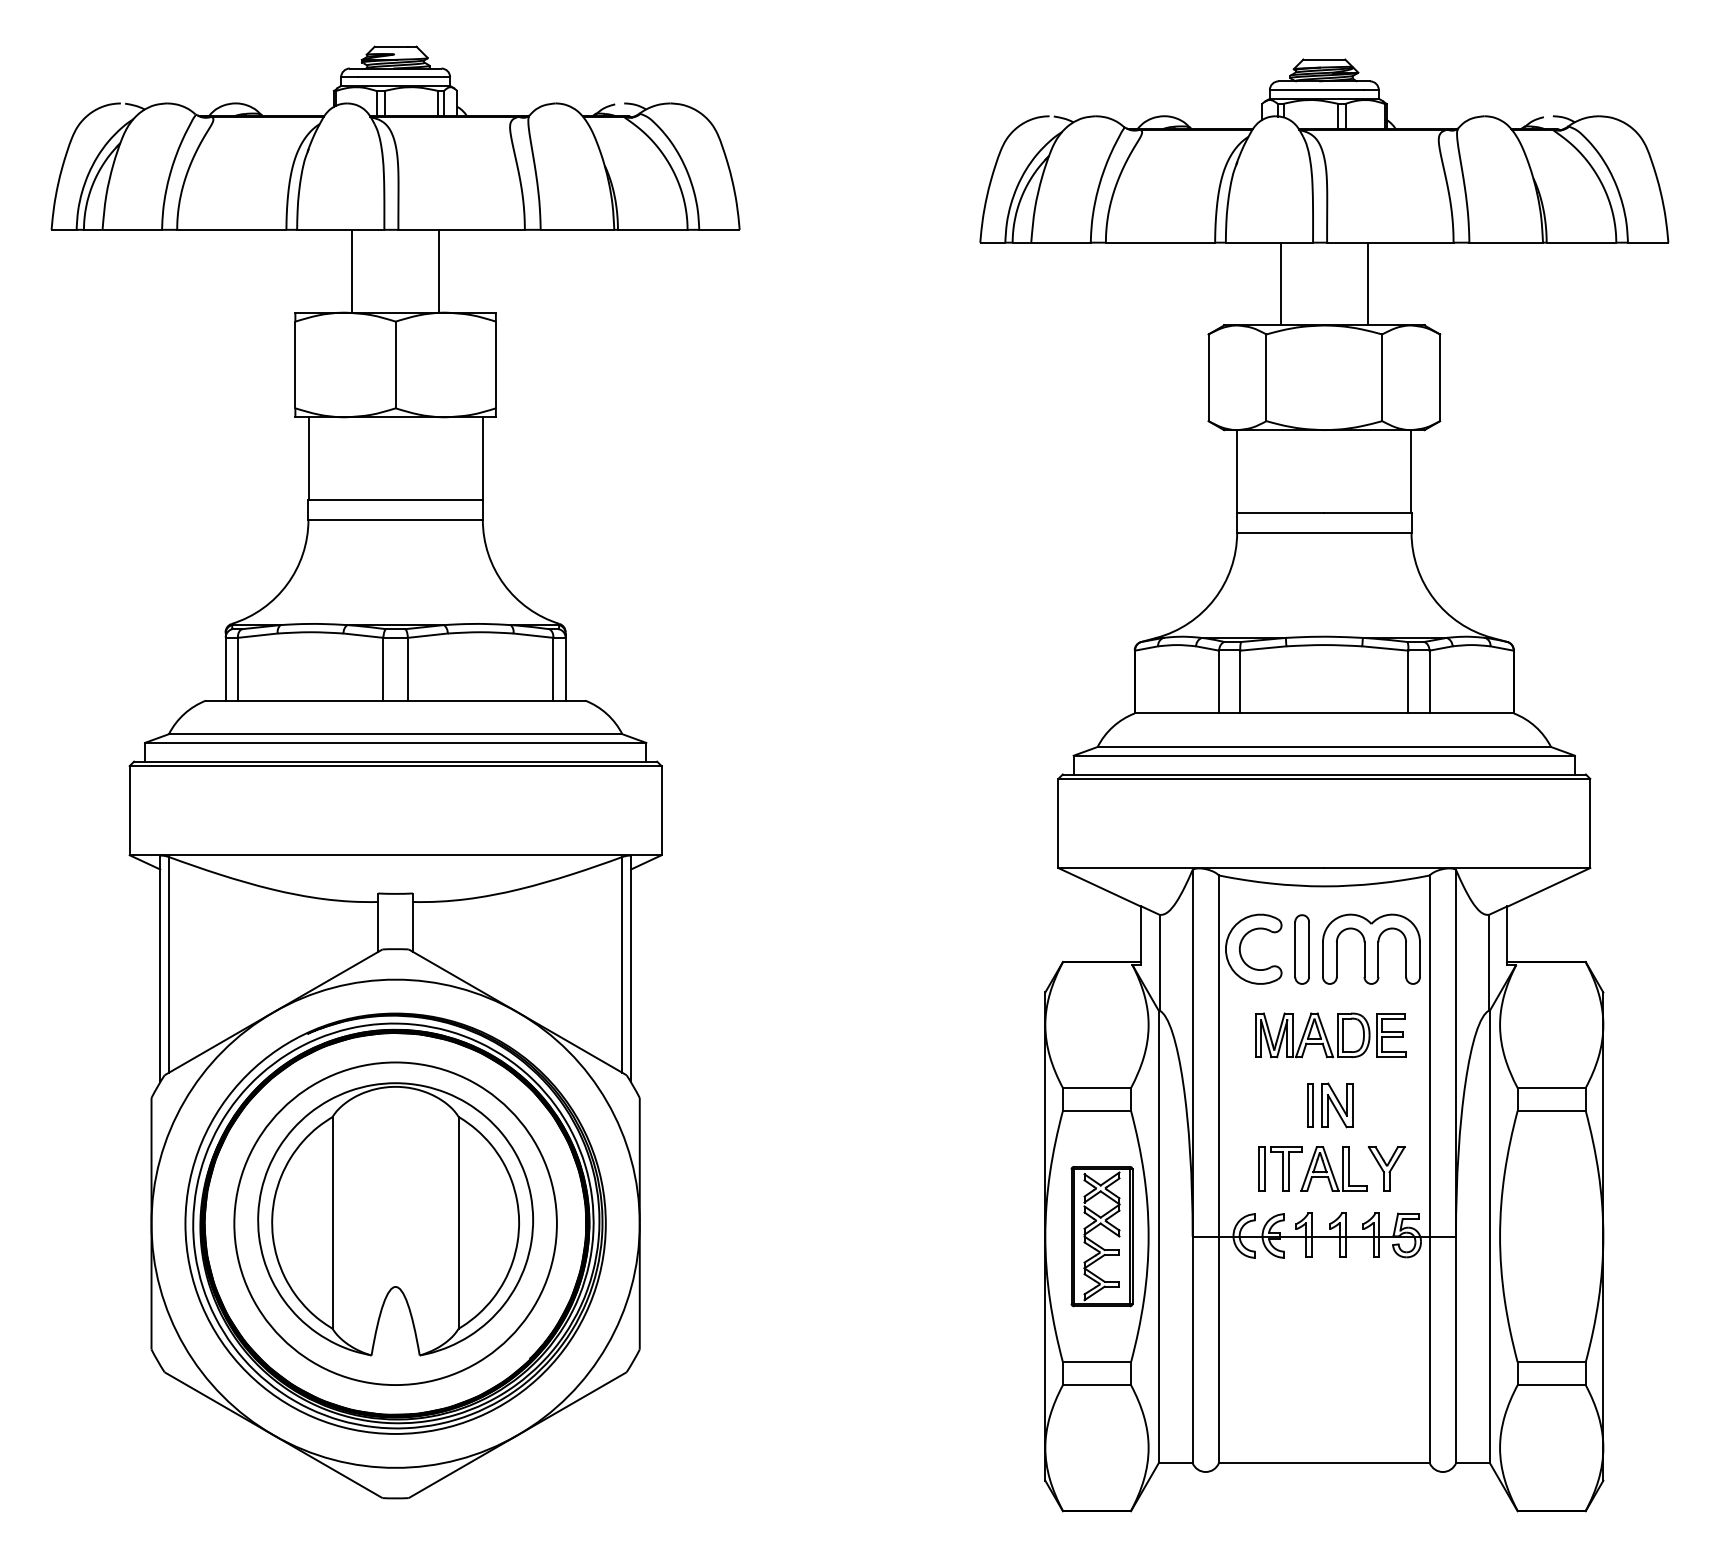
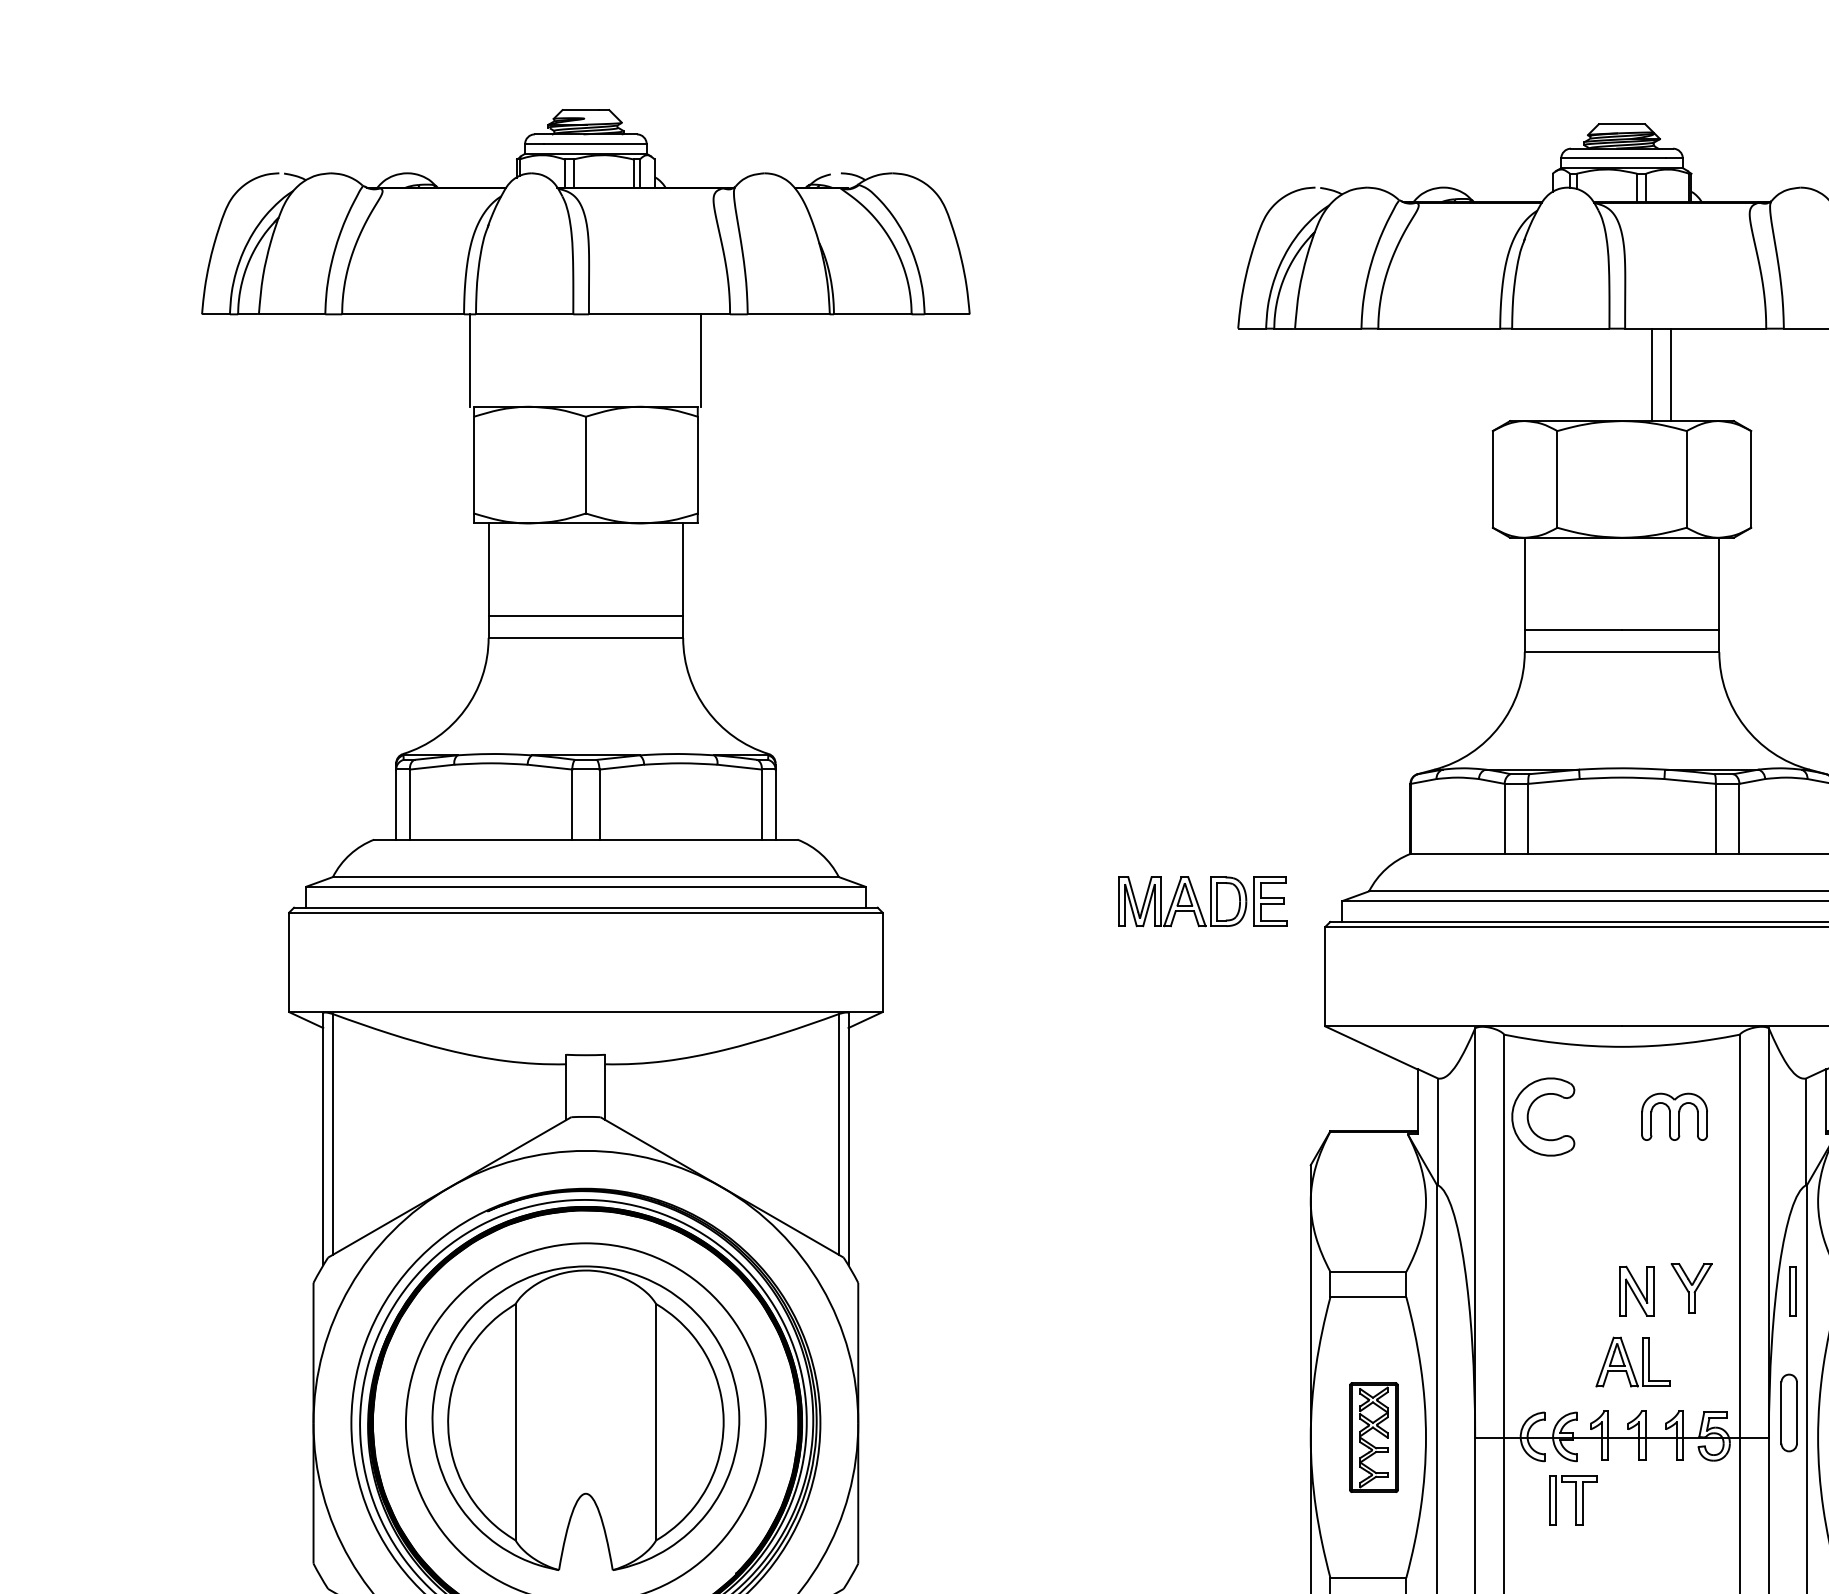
line: (352, 270) -> (470, 359), moved
line: (439, 270) -> (701, 359), moved
line: (1280, 283) -> (1651, 374), moved
part: (1371, 948) -> (1674, 1116), size x0.6
part: (1301, 949) -> (1788, 1412), moved
part: (1330, 1035) -> (1202, 901), moved
part: (1310, 1105) -> (1792, 1291), moved
part: (1280, 1168) -> (1573, 1499), moved
part: (1386, 1168) -> (1691, 1287), moved
part: (1101, 1236) -> (1373, 1437), size x0.7

